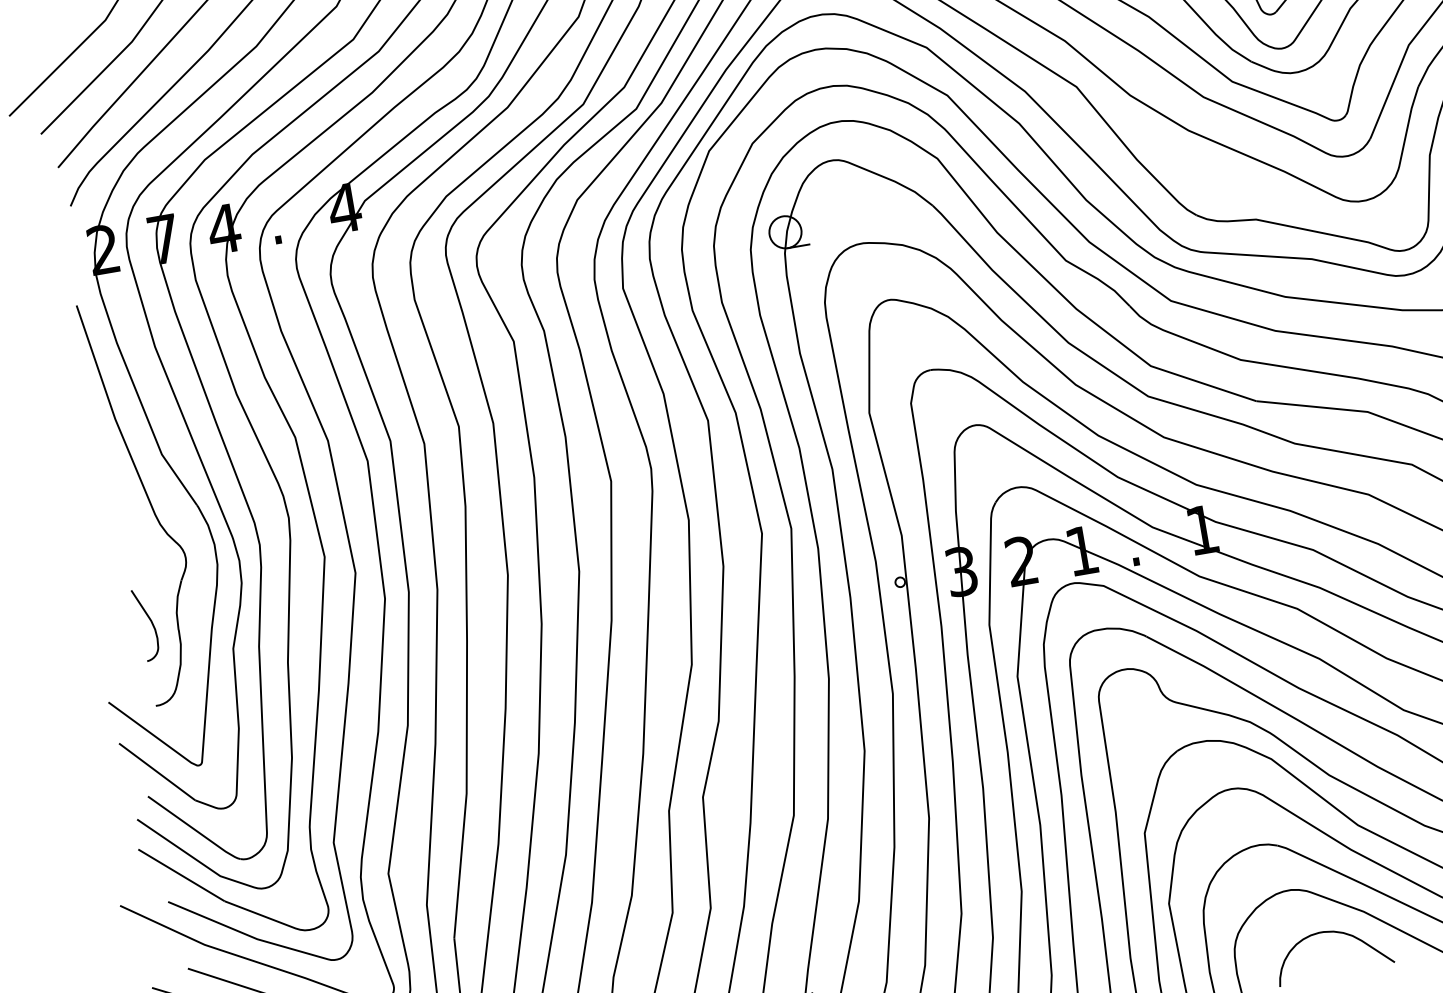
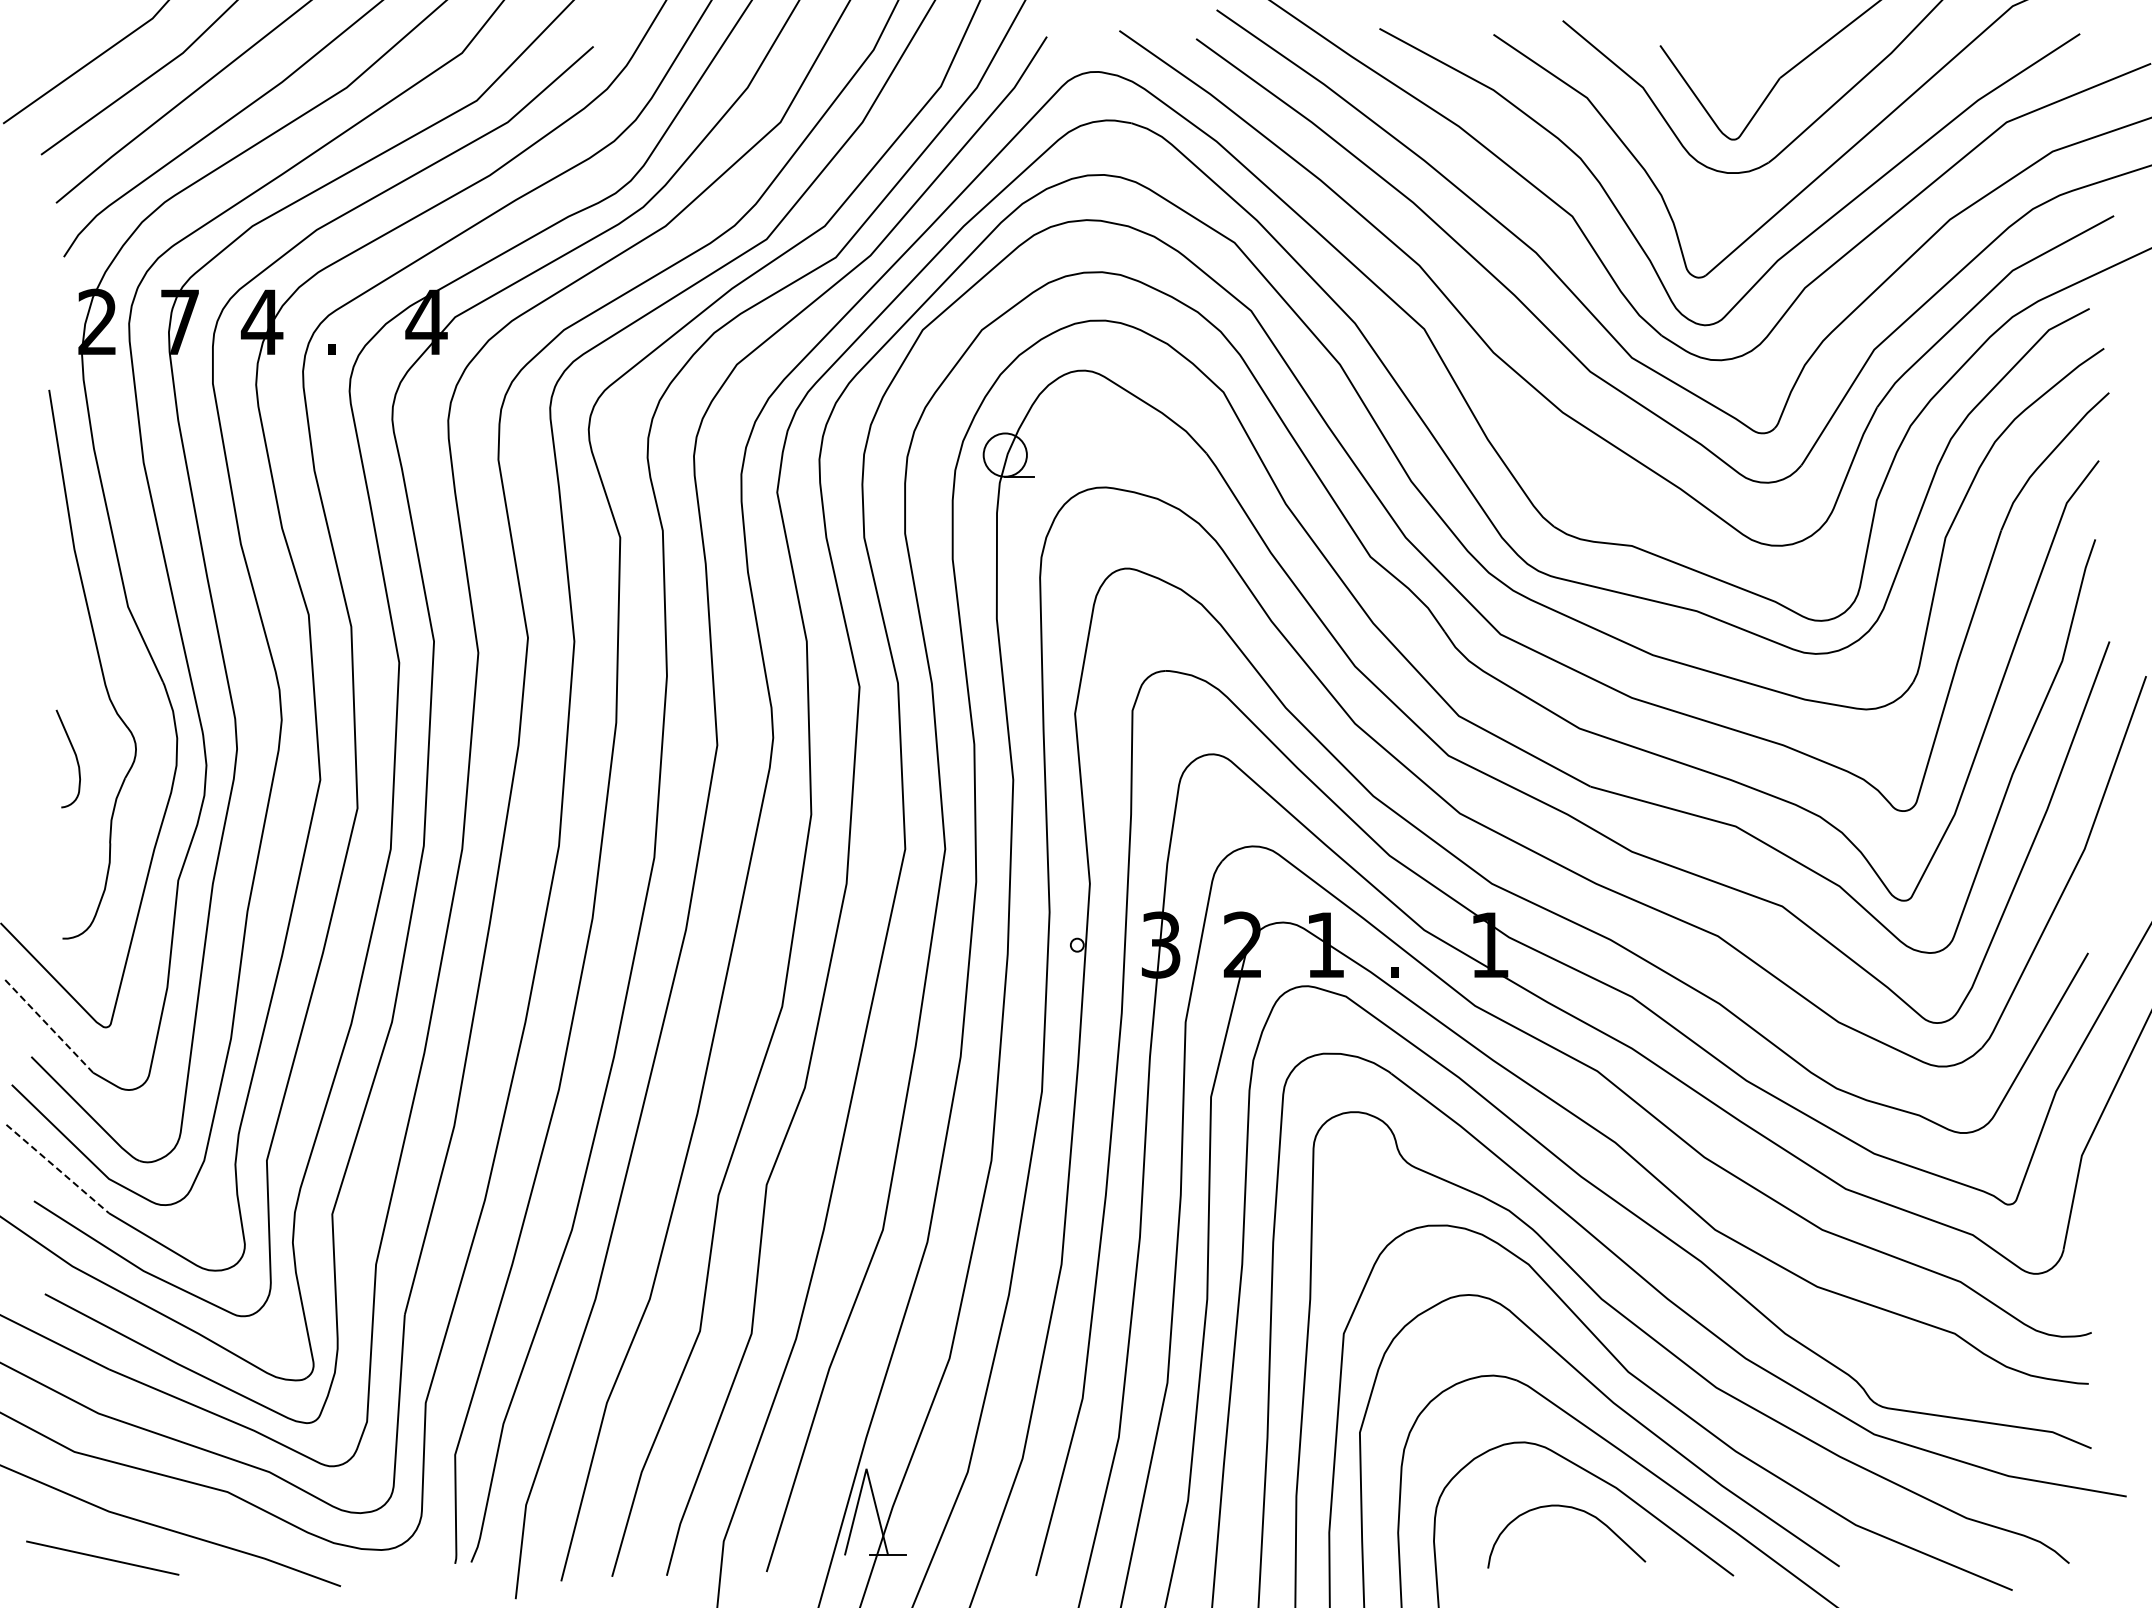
curve: (151, 623) -> (75, 758), moved
line: (157, 771) -> (49, 1026), solid -> dashed
line: (181, 875) -> (57, 1169), solid -> dashed

